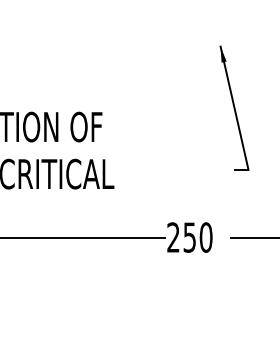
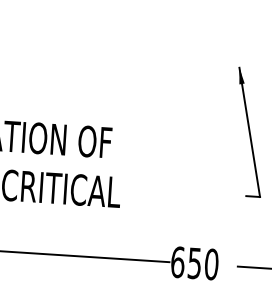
text: (173, 237) -> (177, 262), 250 -> 650

